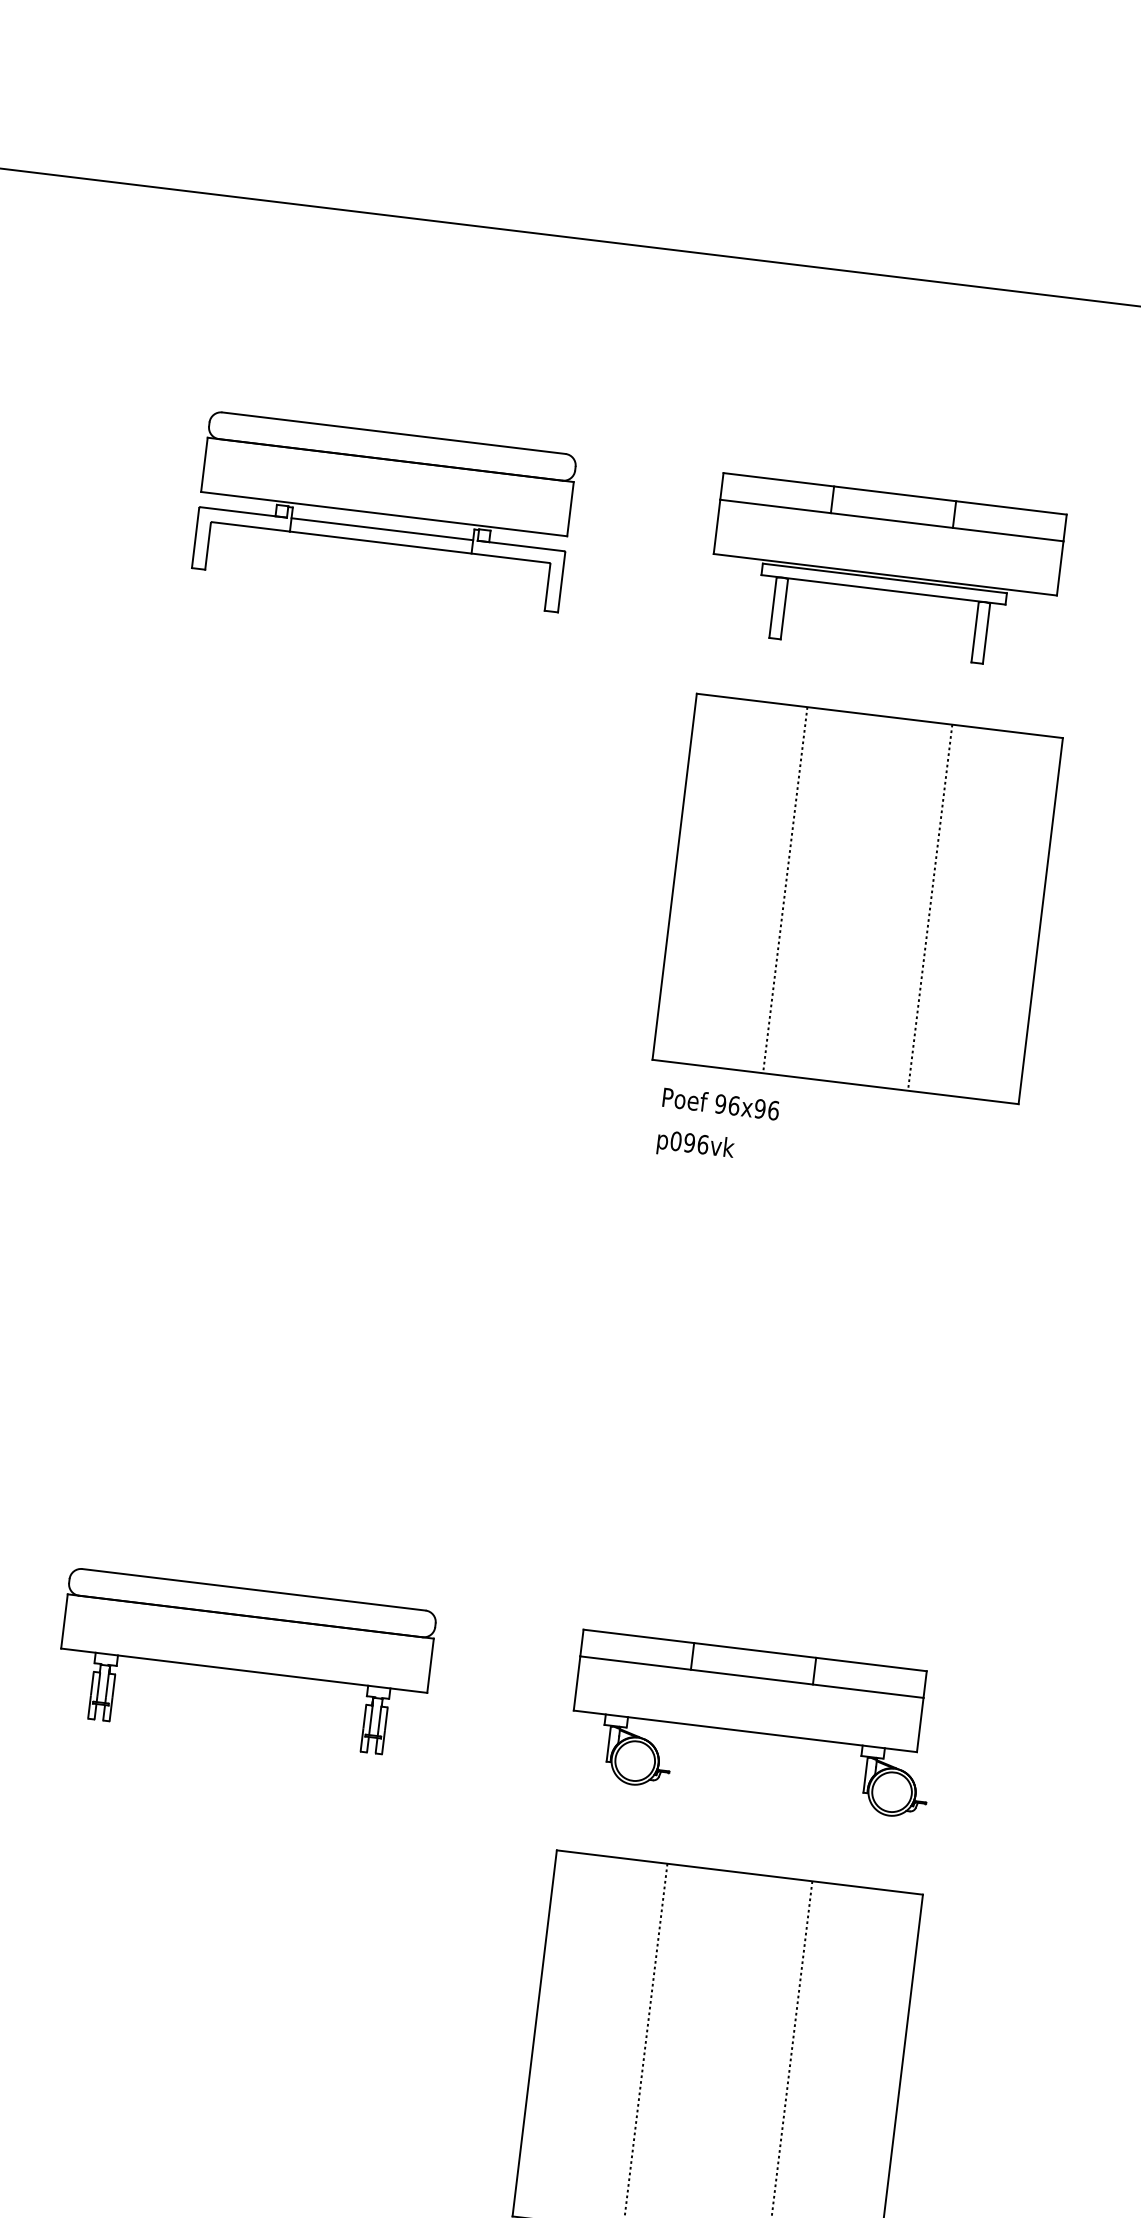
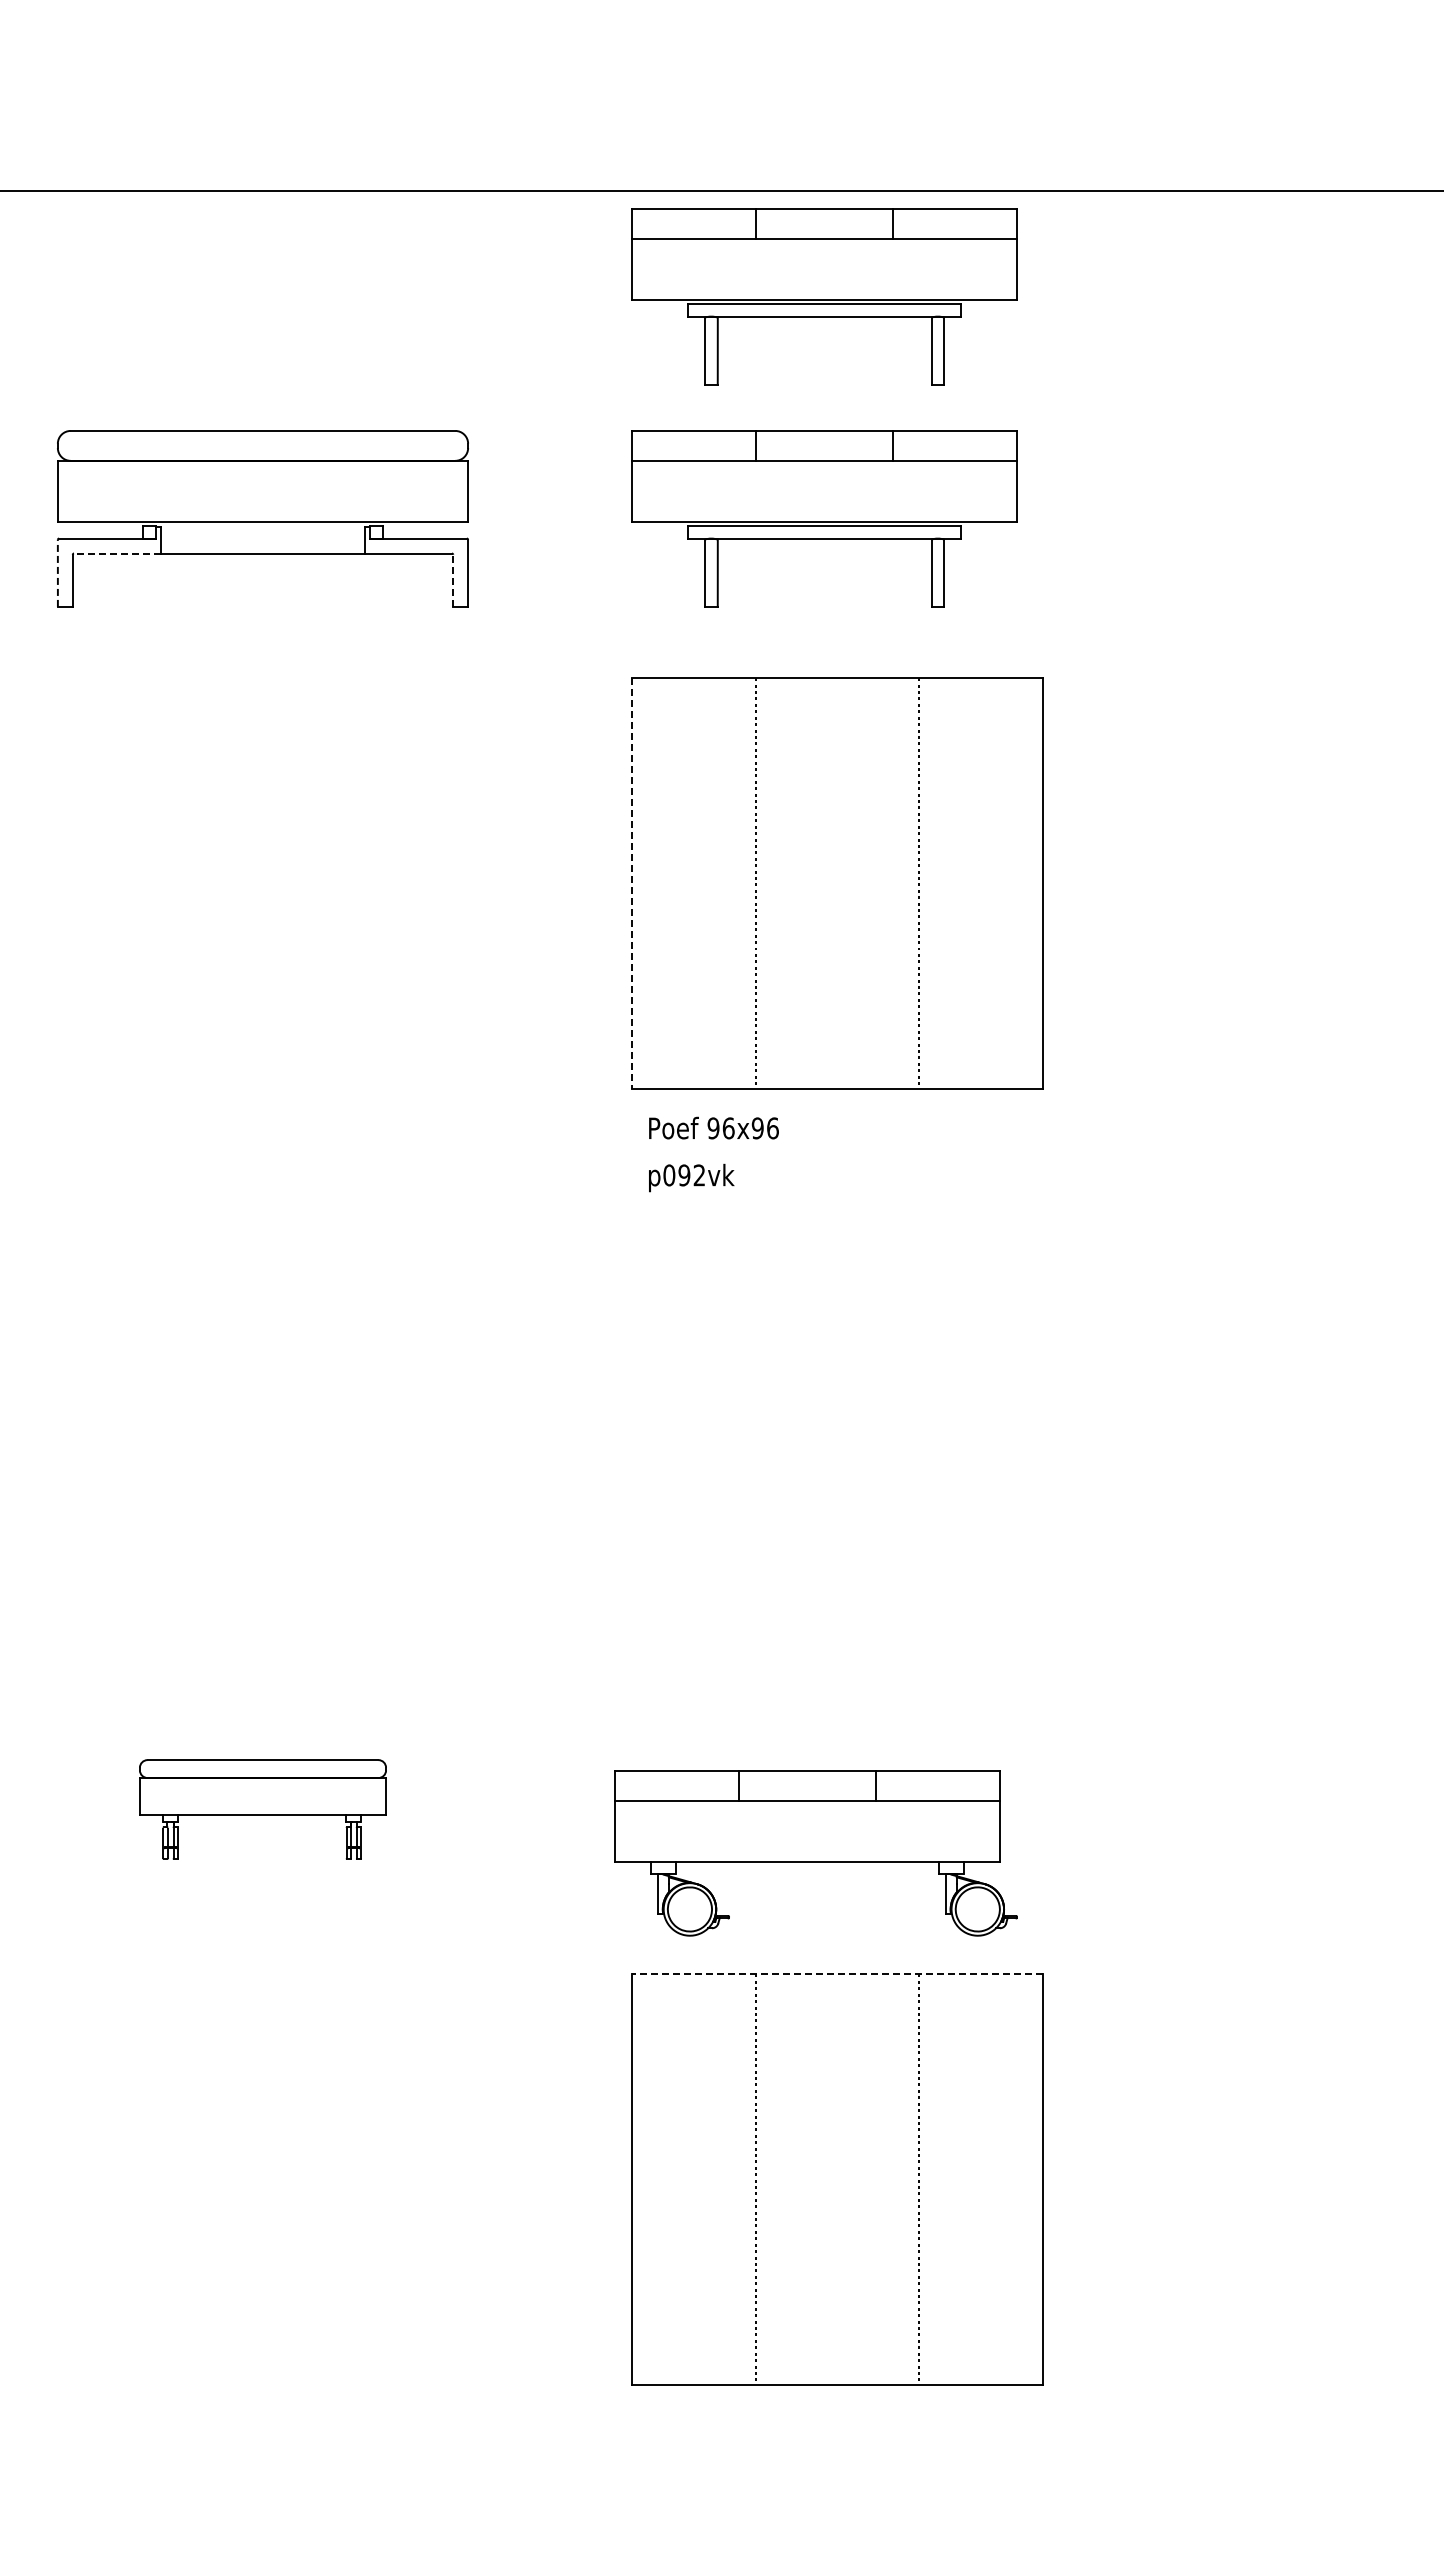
part: (909, 373) -> (824, 296), added
line: (250, 526) -> (117, 553), solid -> dashed
line: (381, 529) -> (262, 538), removed
line: (195, 538) -> (57, 573), solid -> dashed
line: (547, 587) -> (453, 580), solid -> dashed
line: (674, 876) -> (632, 883), solid -> dashed
text: (703, 1144) -> (699, 1175), p096vk -> p092vk
part: (244, 1663) -> (262, 1809), size x0.6
part: (753, 1724) -> (815, 1853), moved
line: (739, 1872) -> (836, 1974), solid -> dashed

